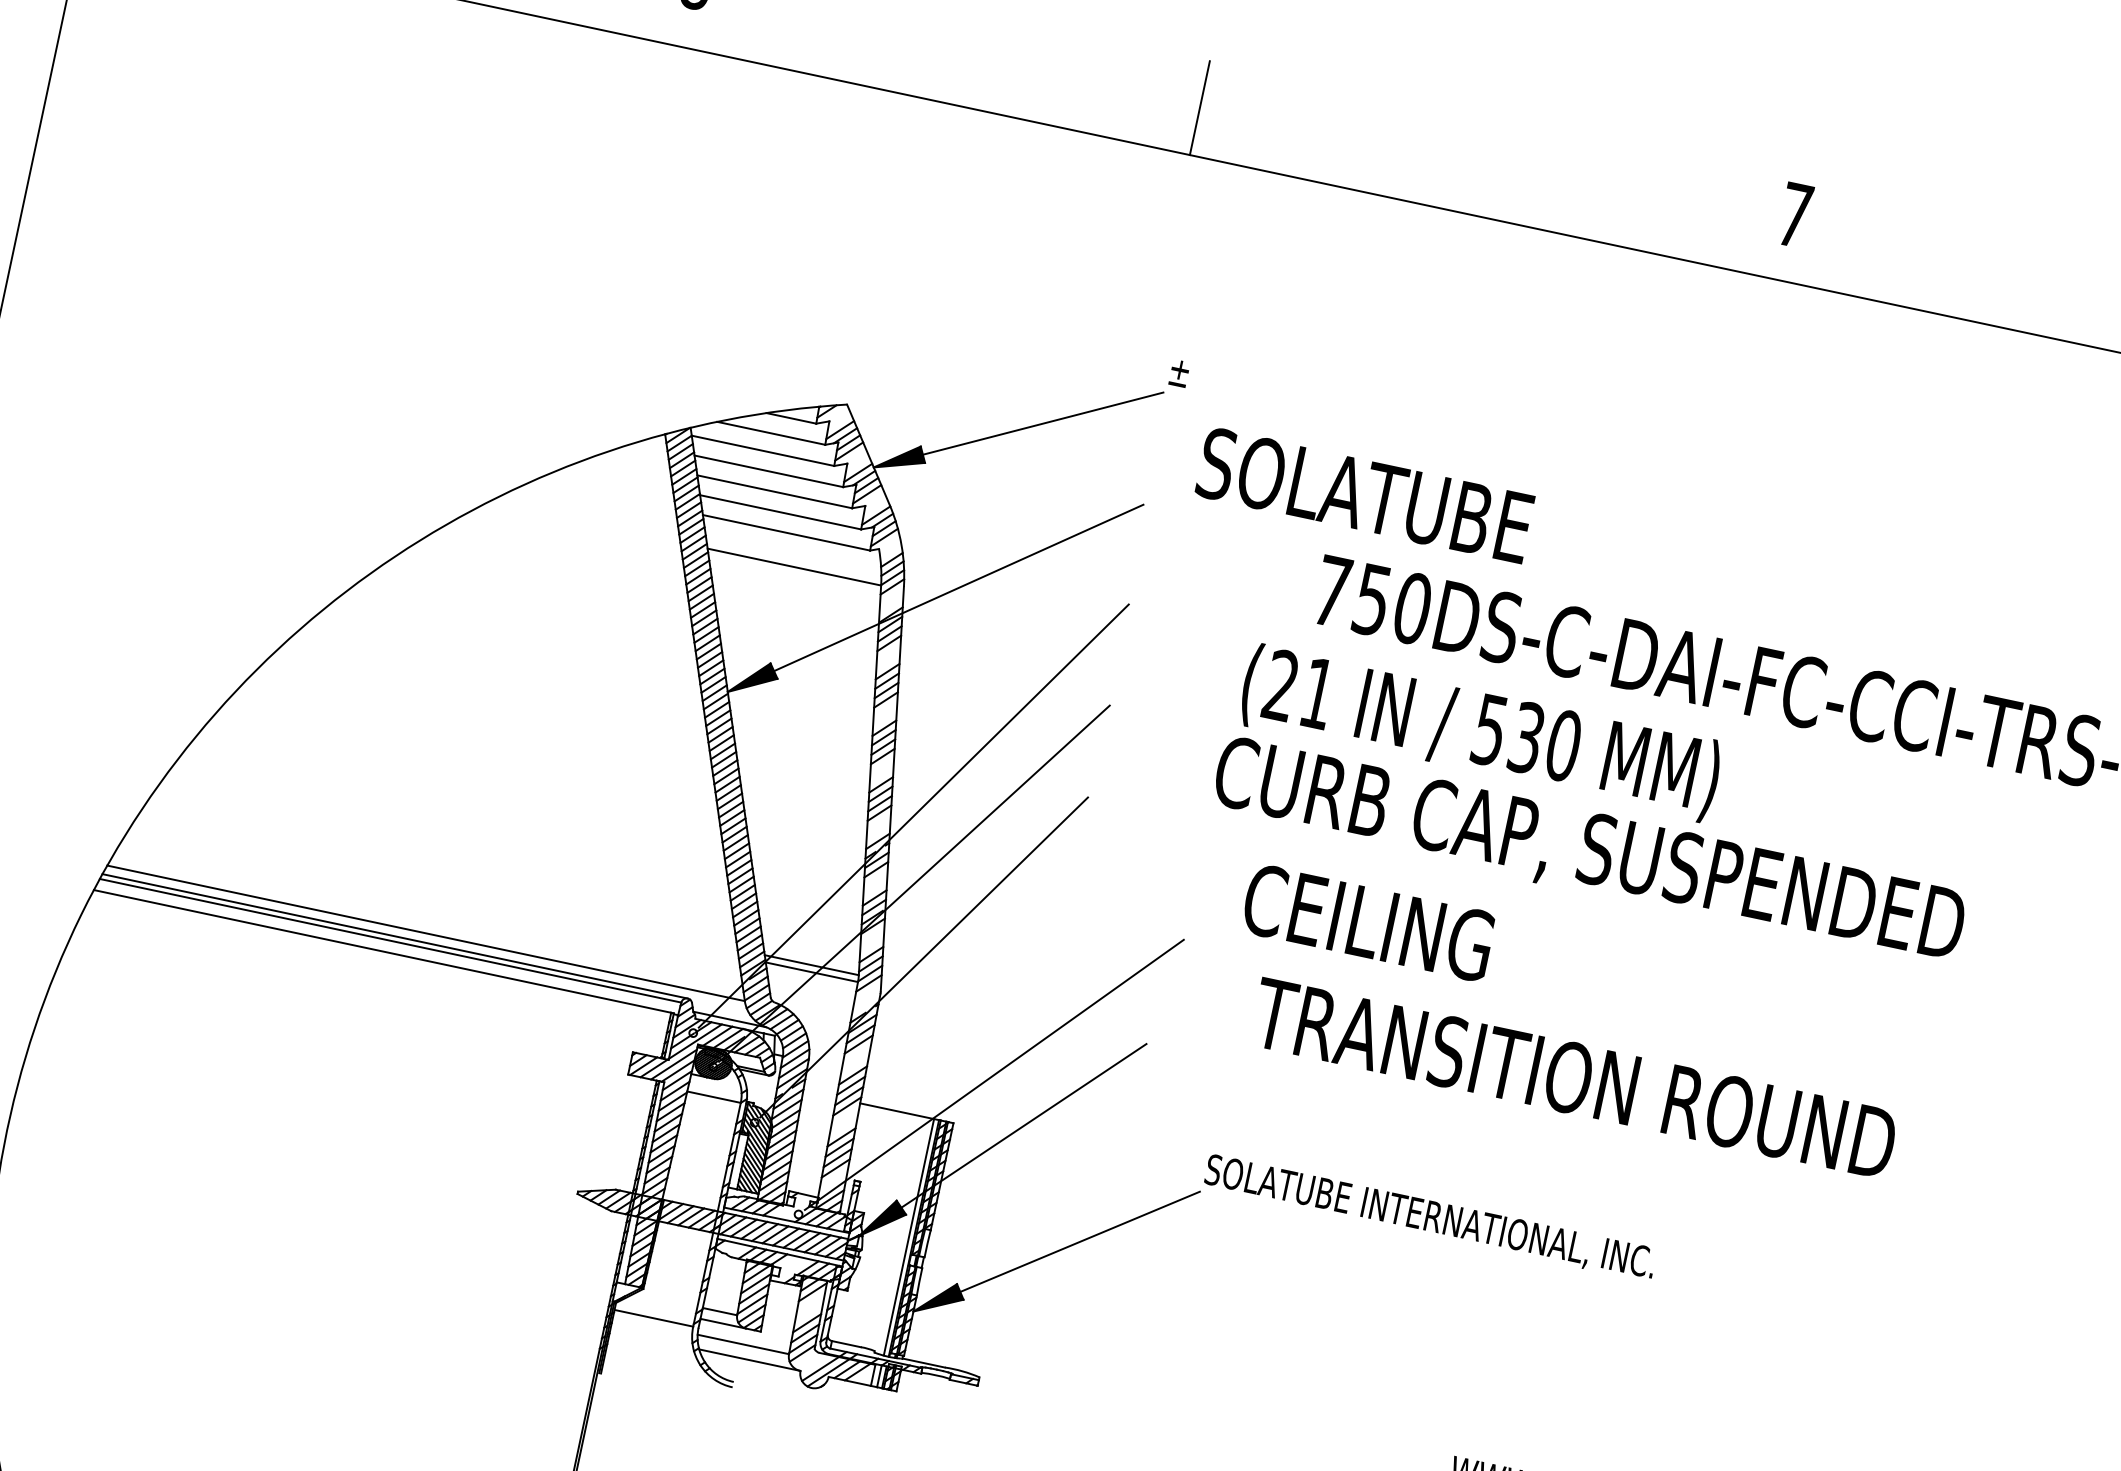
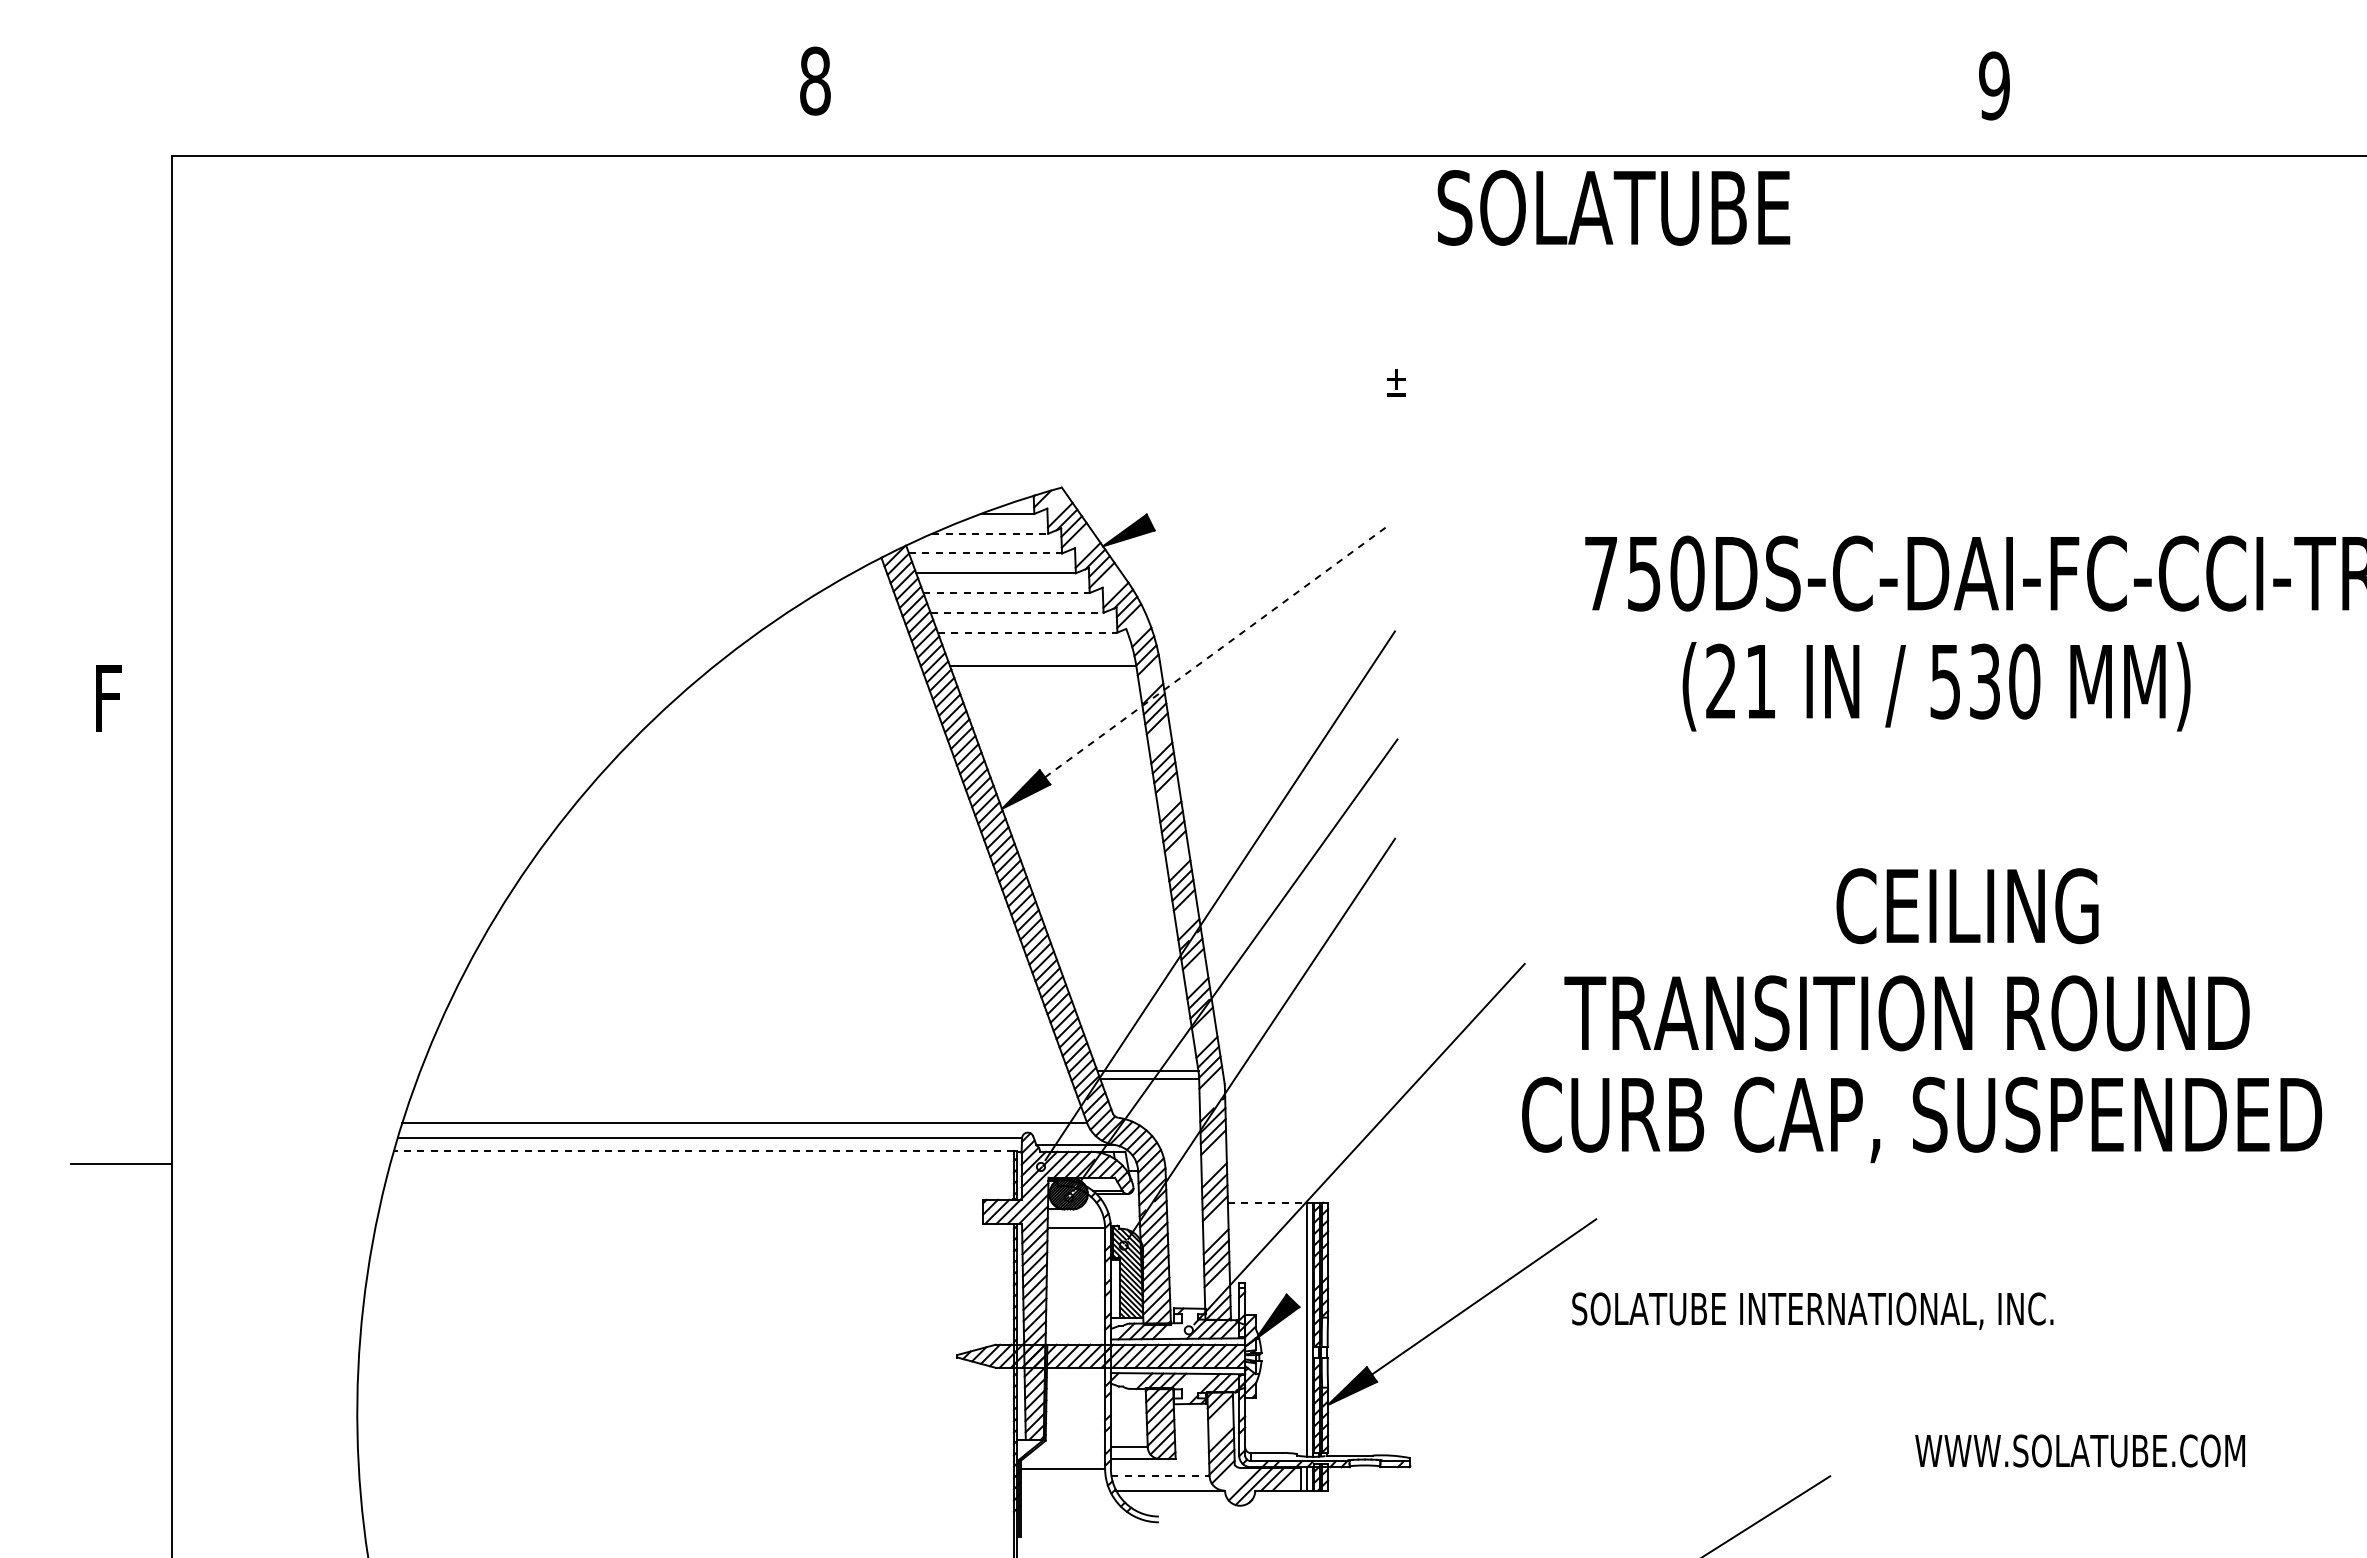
line: (1199, 107) -> (1359, 105), removed
text: (1795, 214) -> (1994, 85), 7 -> 9
line: (1043, 423) -> (1267, 464), removed
line: (771, 433) -> (990, 533), solid -> dashed
line: (762, 450) -> (985, 553), solid -> dashed
line: (775, 492) -> (1007, 593), solid -> dashed
text: (1364, 495) -> (1613, 207), moved
line: (781, 512) -> (1017, 612), solid -> dashed
line: (786, 532) -> (1027, 632), solid -> dashed
line: (958, 587) -> (1216, 651), solid -> dashed
text: (1480, 732) -> (1936, 686), moved
text: (1589, 852) -> (1922, 1119), moved
text: (1368, 923) -> (1967, 906), moved
line: (395, 936) -> (713, 1132), removed
line: (382, 950) -> (703, 1150), solid -> dashed
text: (1573, 1078) -> (1906, 1013), moved
line: (897, 1111) -> (1267, 1202), solid -> dashed
line: (1024, 1125) -> (1401, 1189), removed
text: (1430, 1217) -> (1812, 1310), moved
line: (743, 1344) -> (1160, 1475), solid -> dashed

